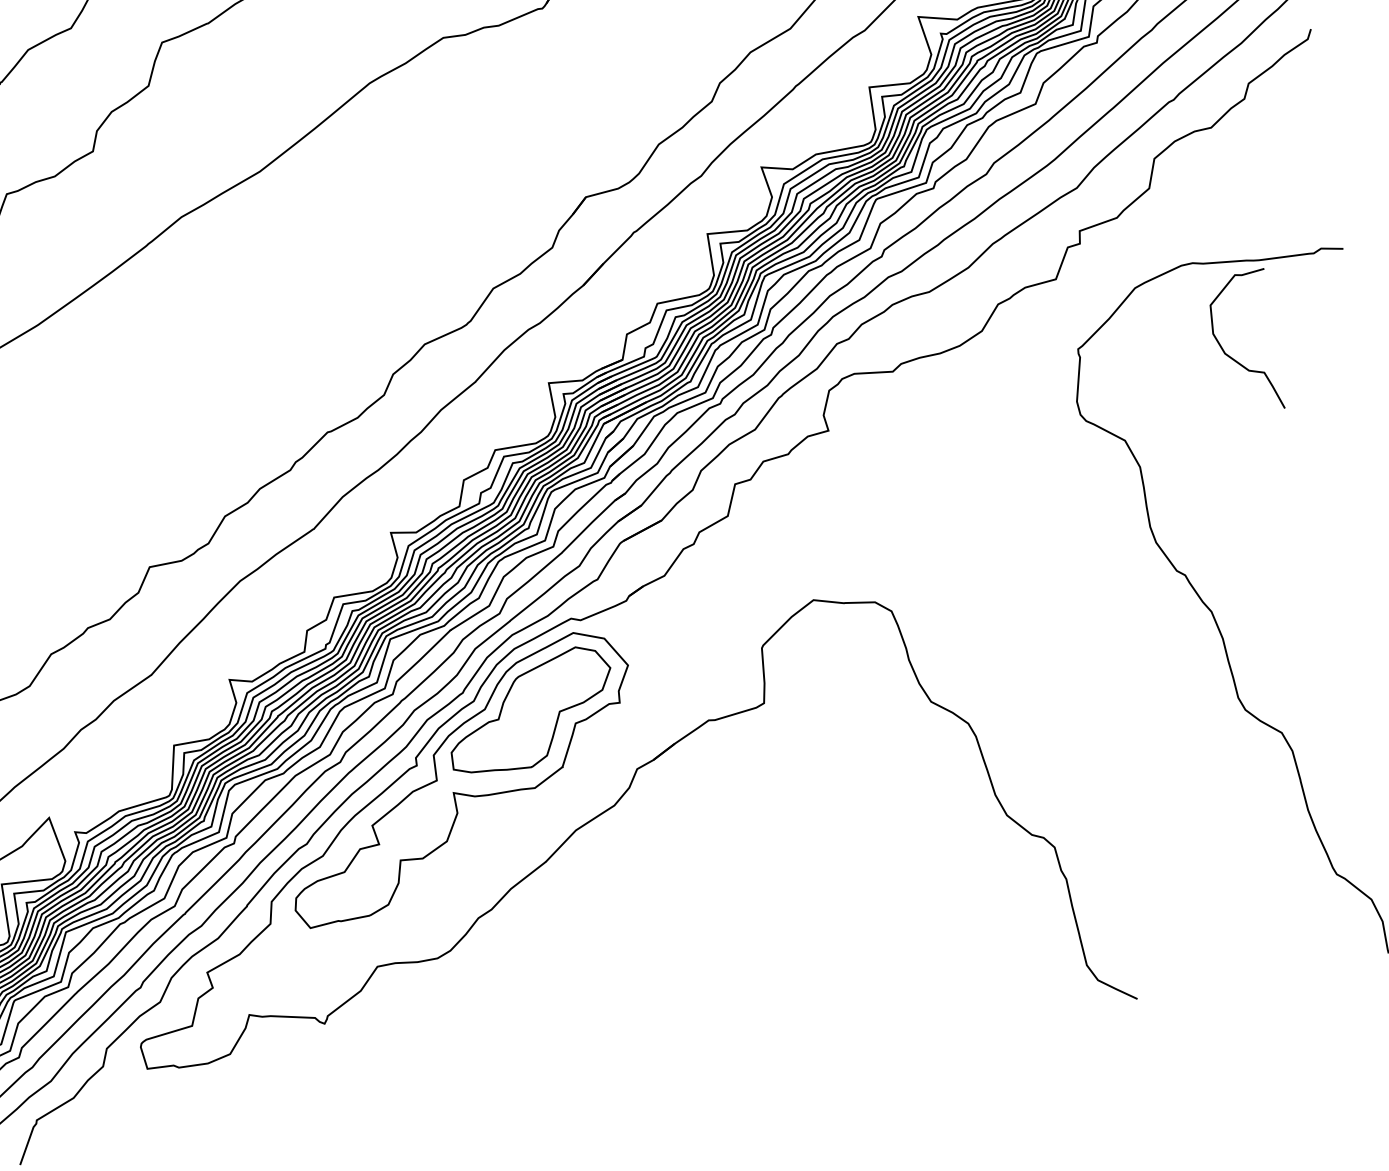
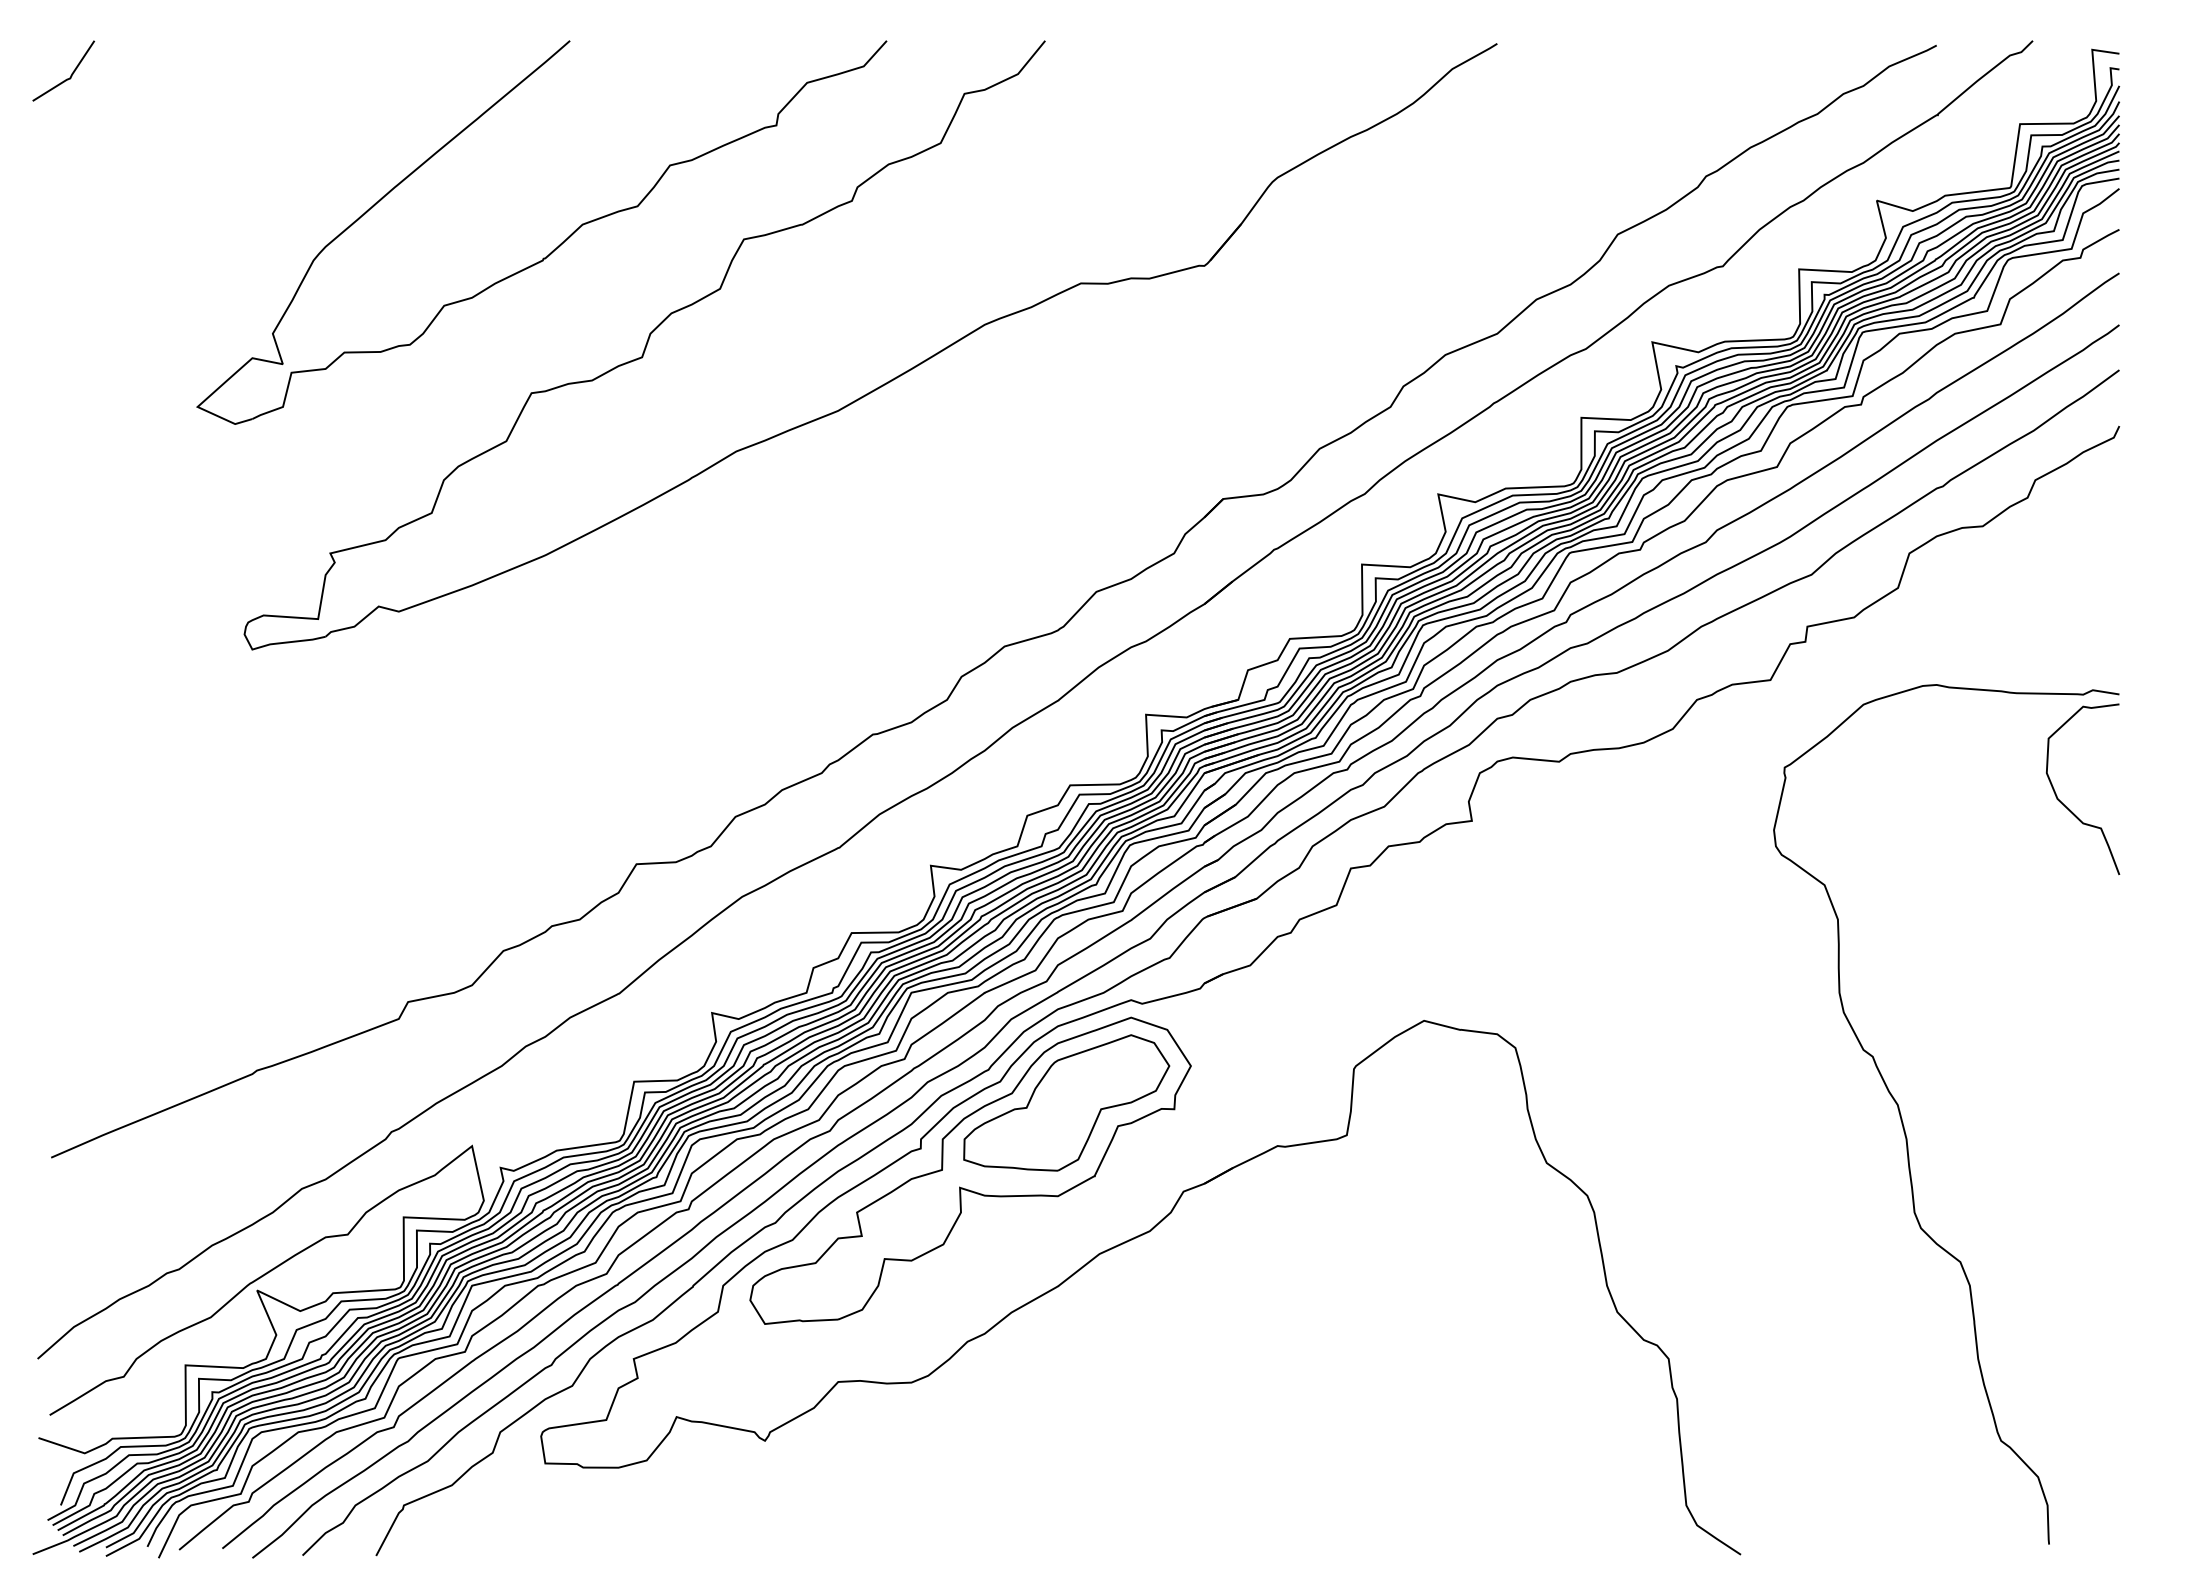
curve: (1236, 360) -> (2069, 808), moved

